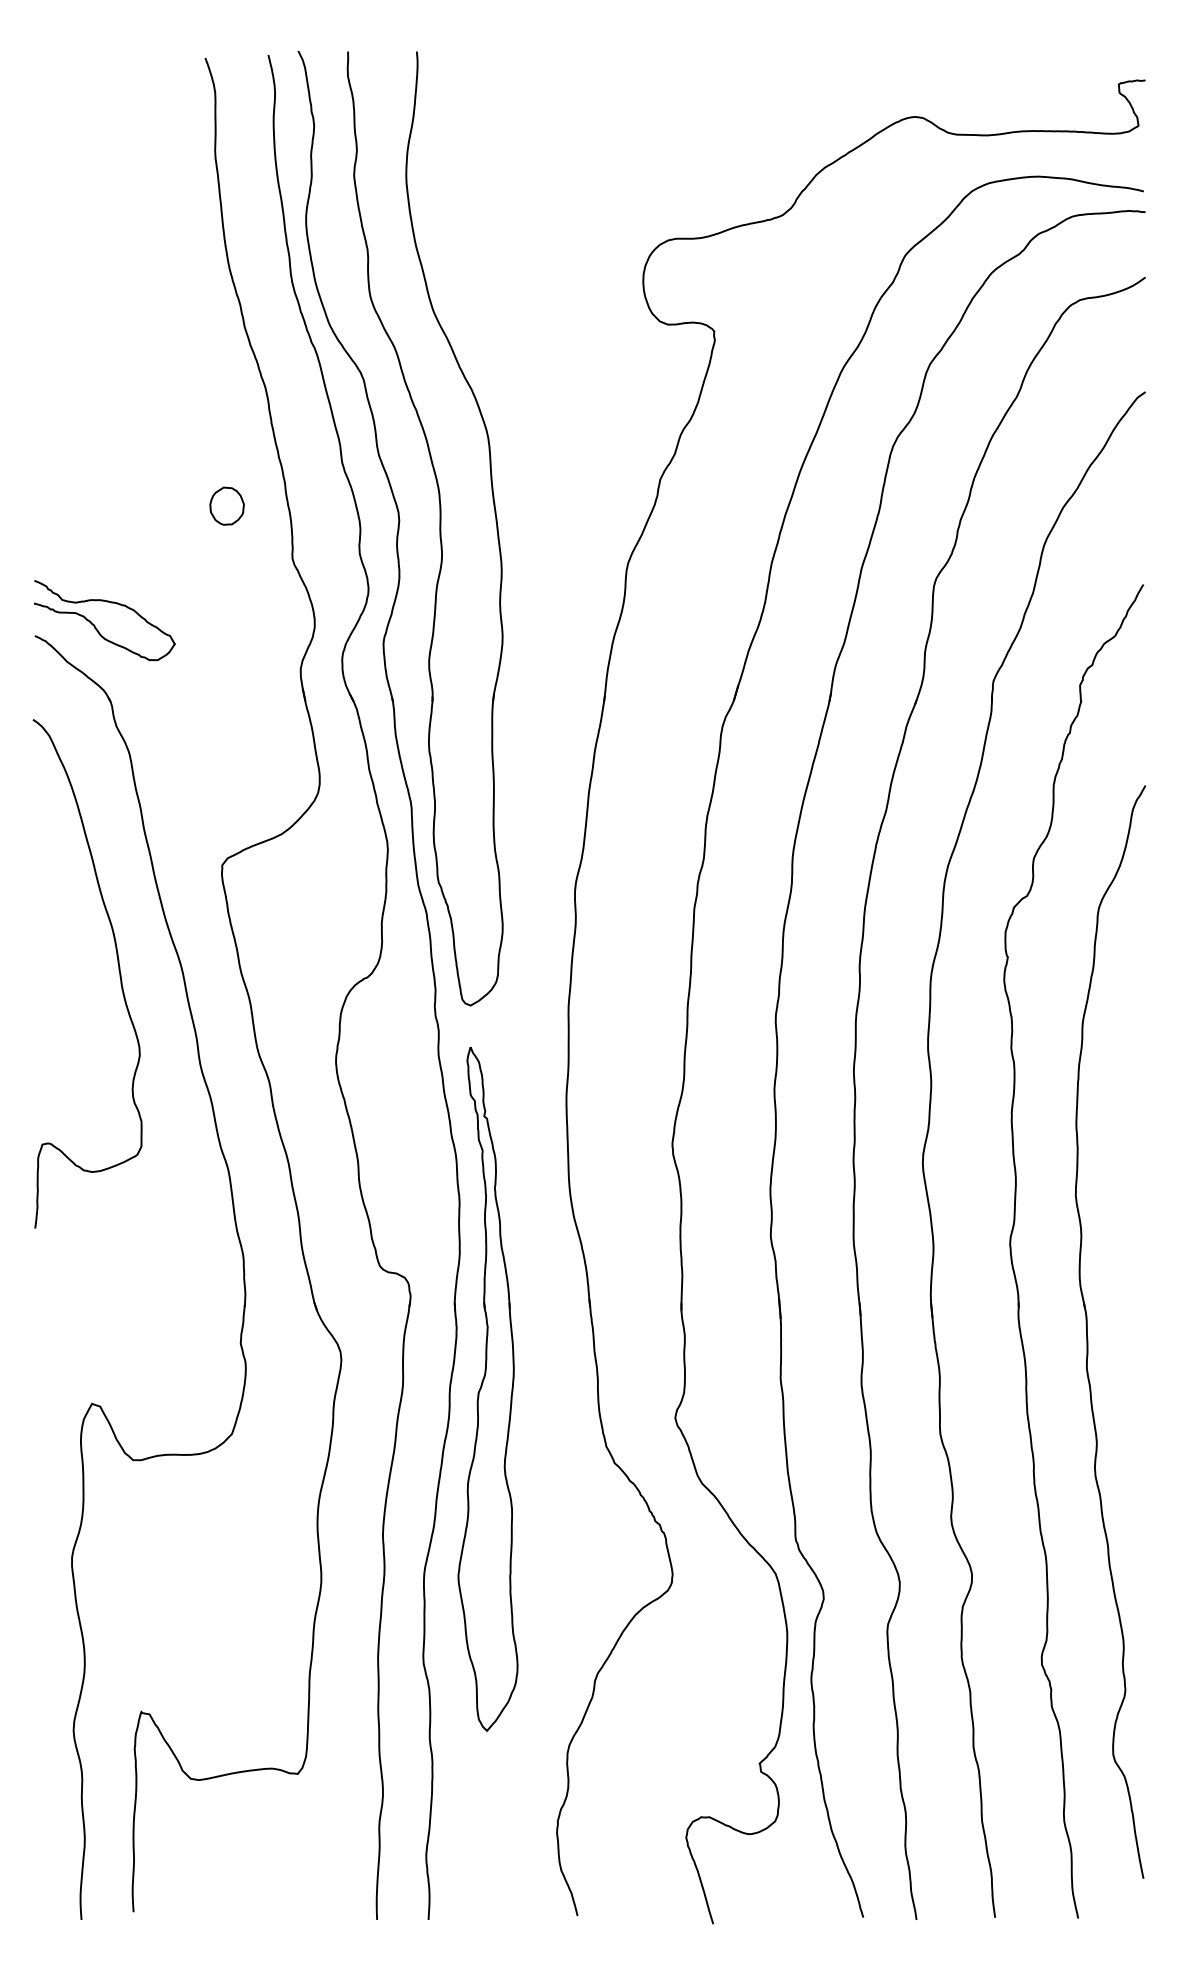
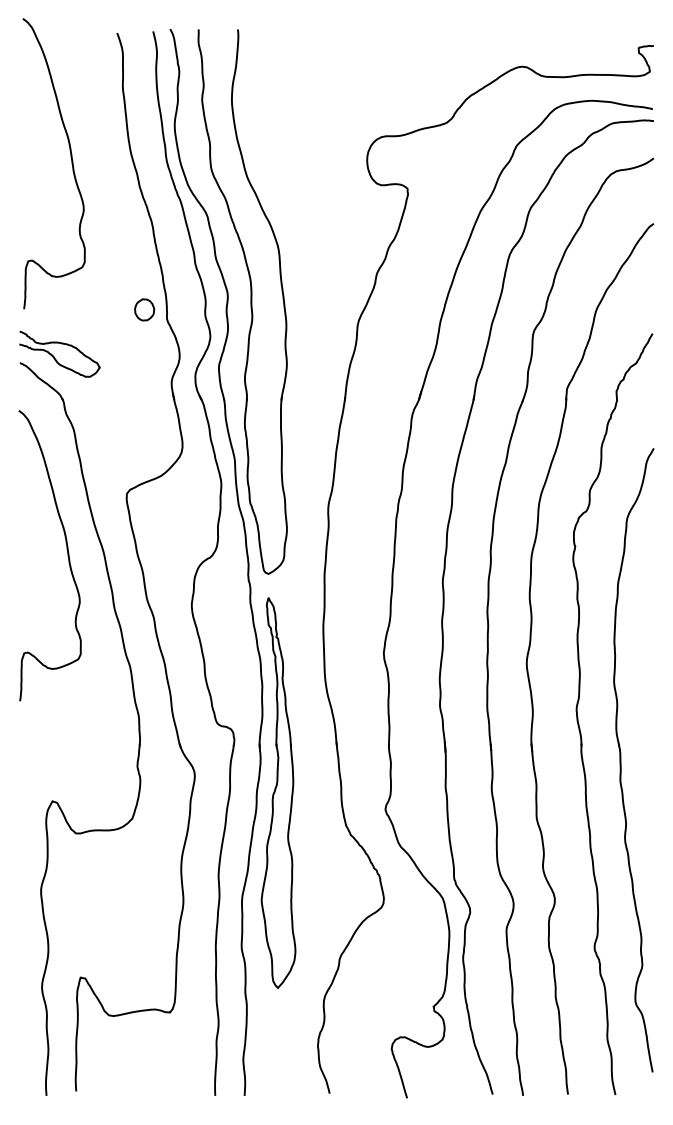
curve: (125, 286) -> (71, 163), added
part: (226, 505) -> (144, 309), moved

